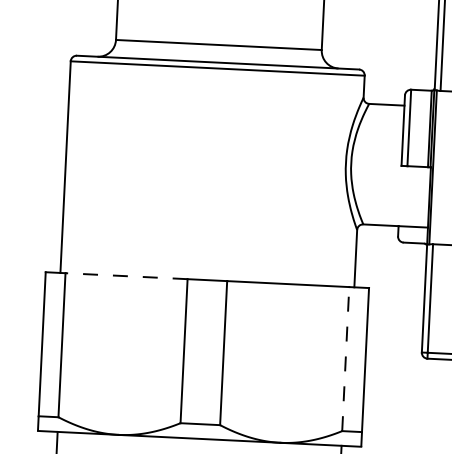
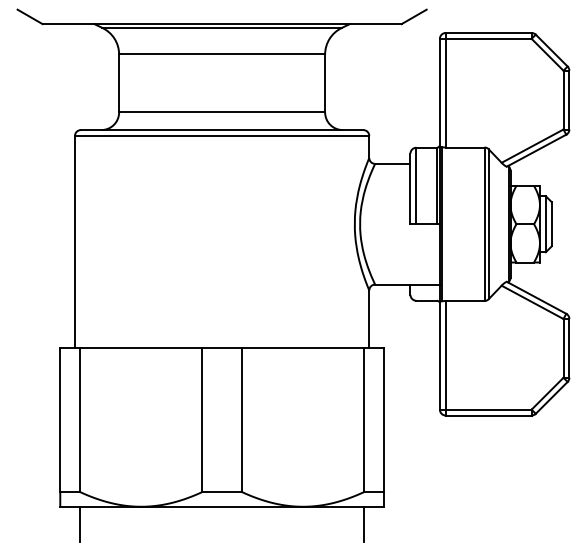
line: (125, 275) -> (140, 347), dashed -> solid
line: (346, 358) -> (364, 419), dashed -> solid

